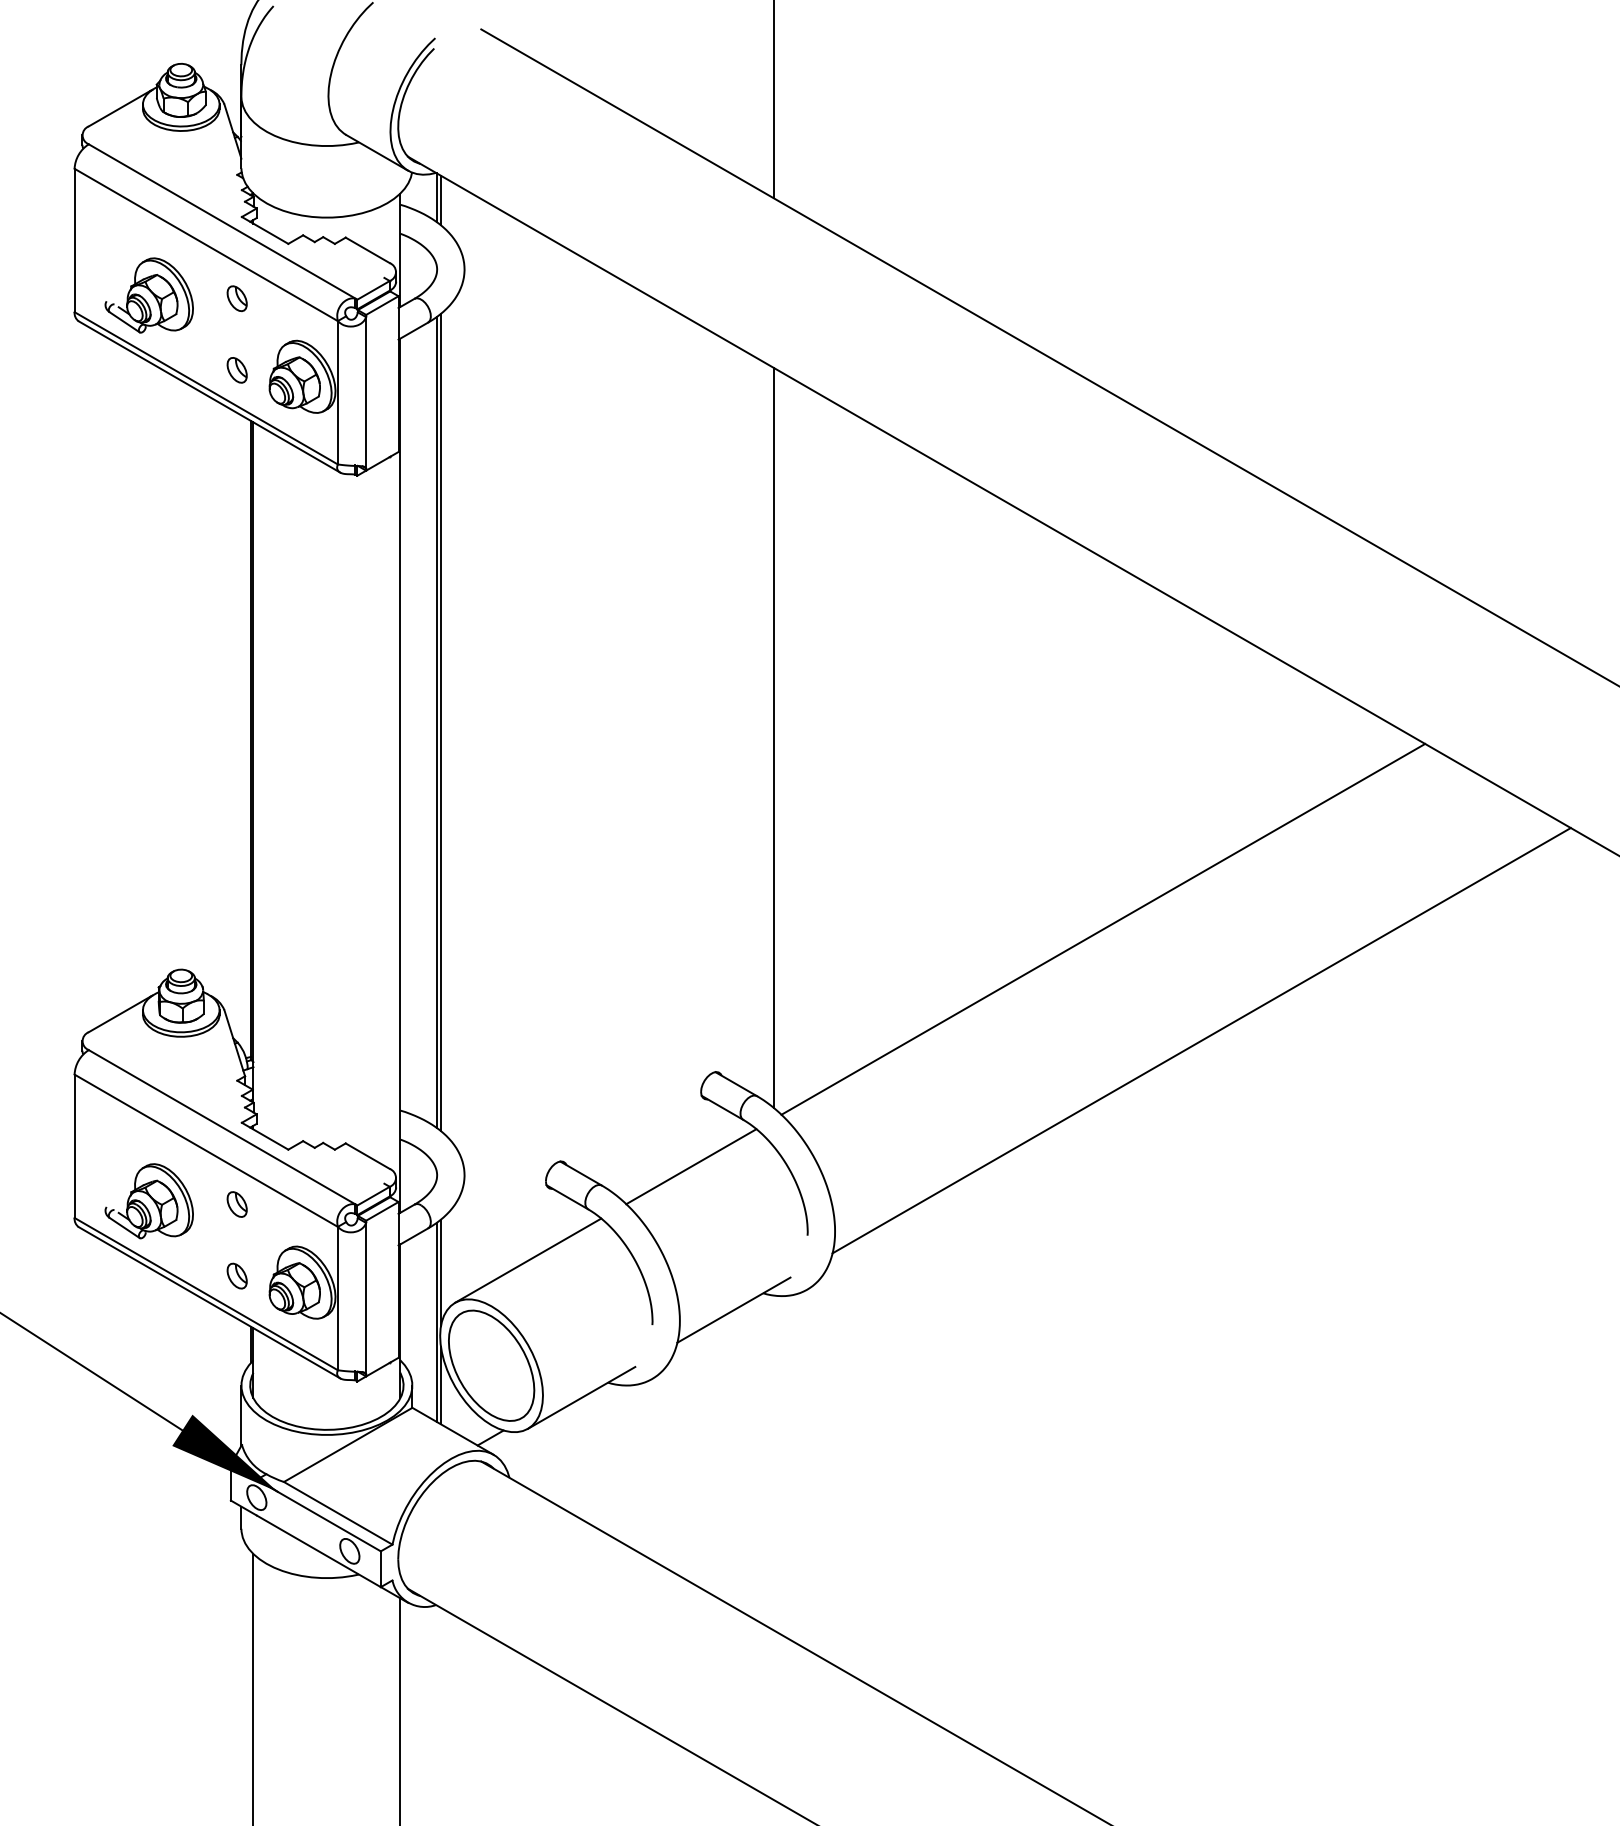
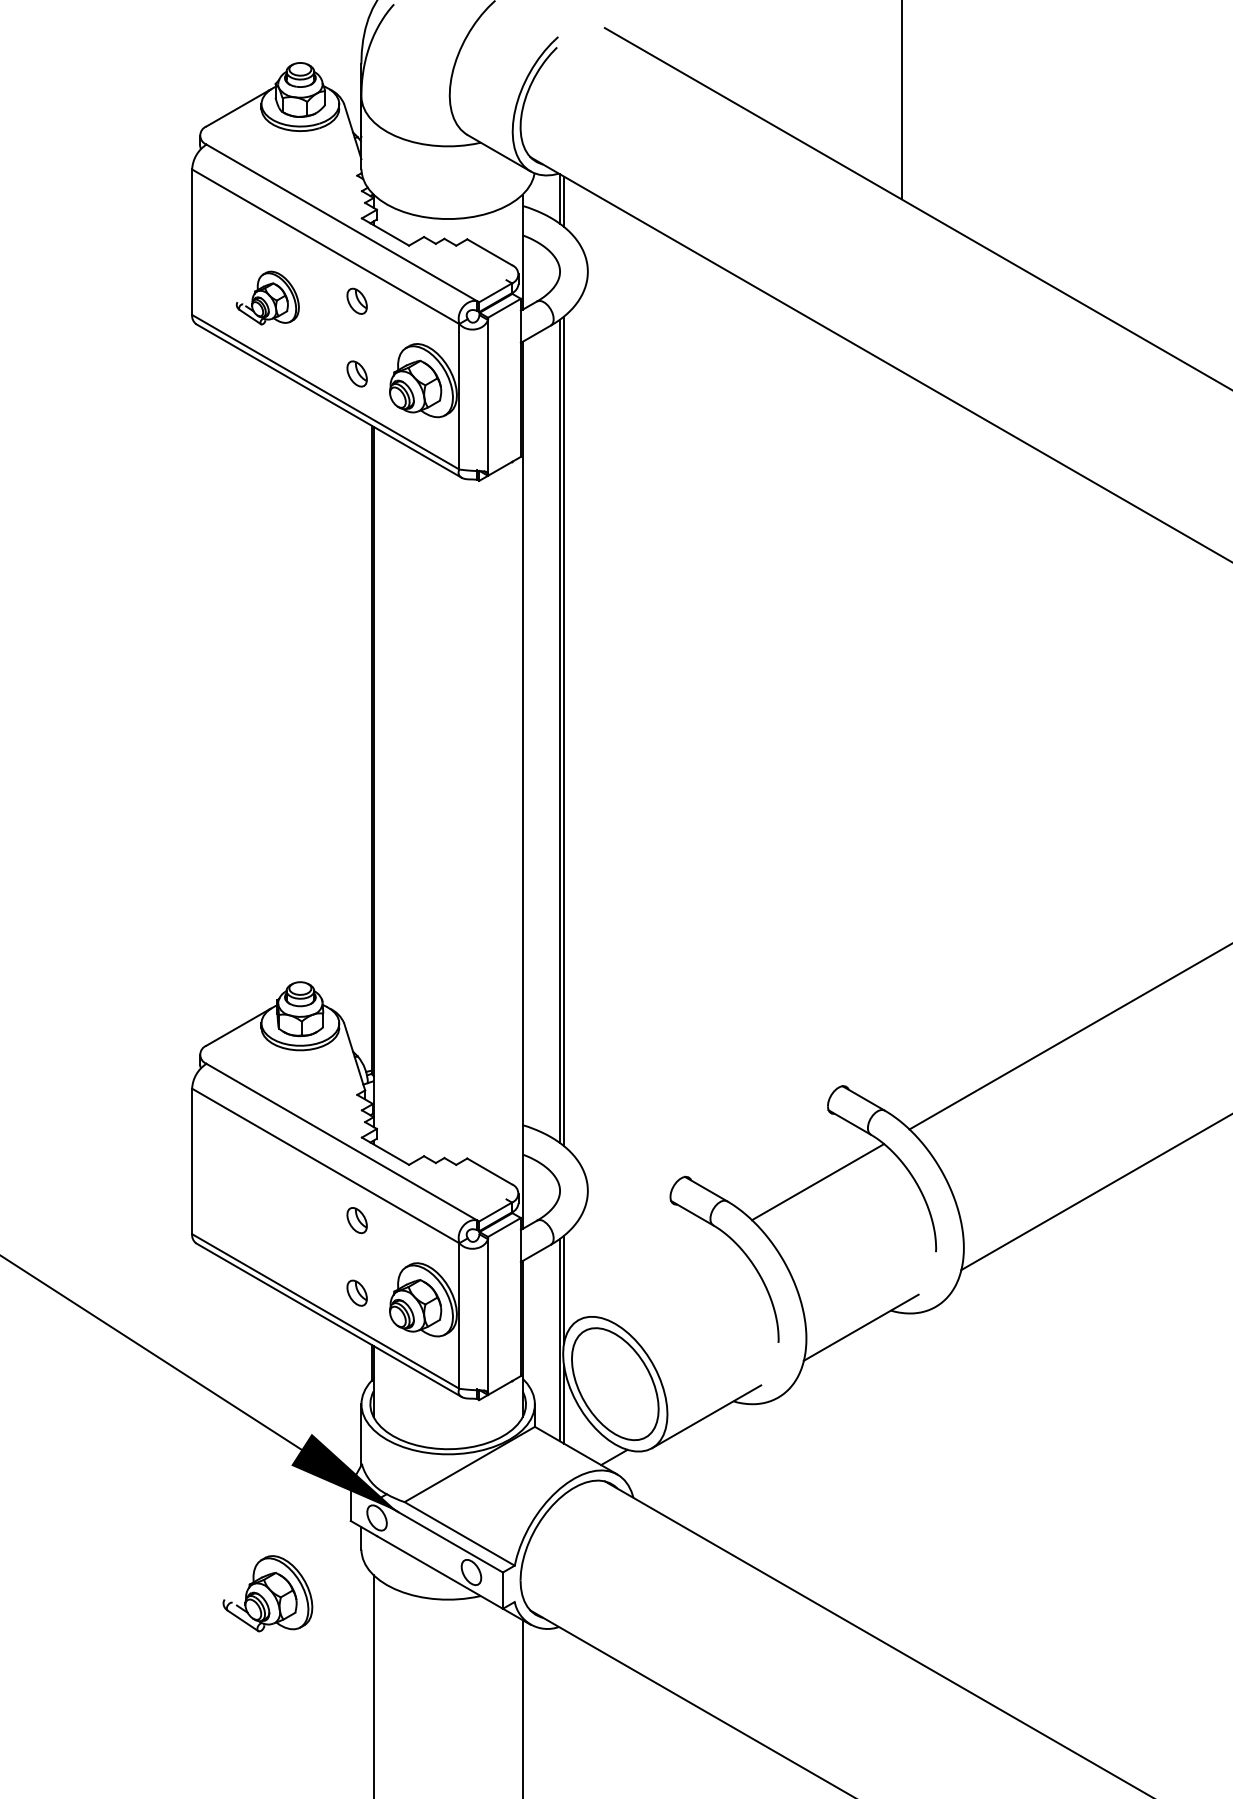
part: (148, 295) -> (267, 298), size x0.7
line: (773, 737) -> (901, 746), removed
part: (148, 1201) -> (267, 1593), moved
line: (528, 1260) -> (652, 1277), removed

